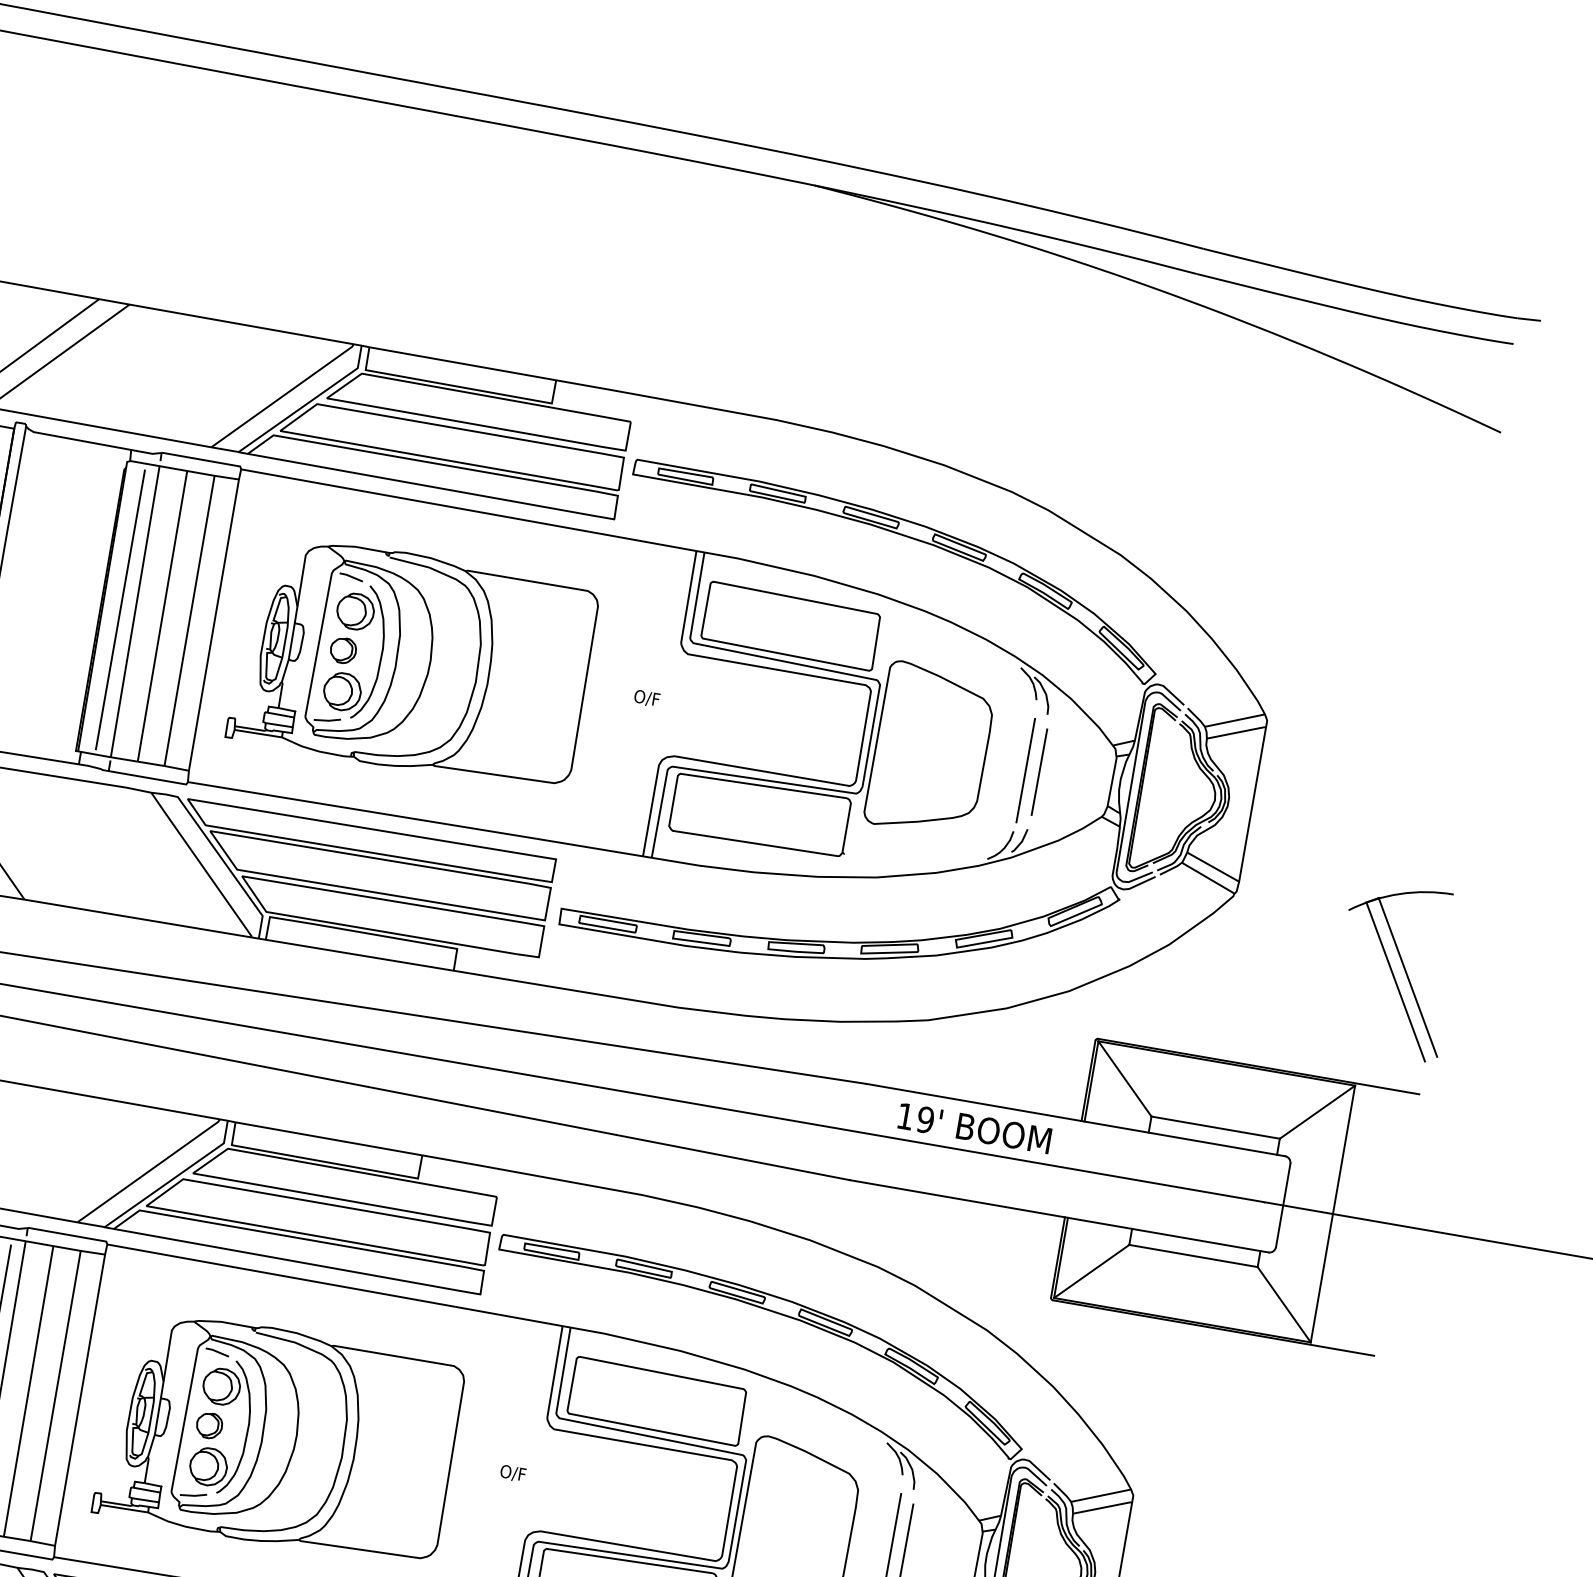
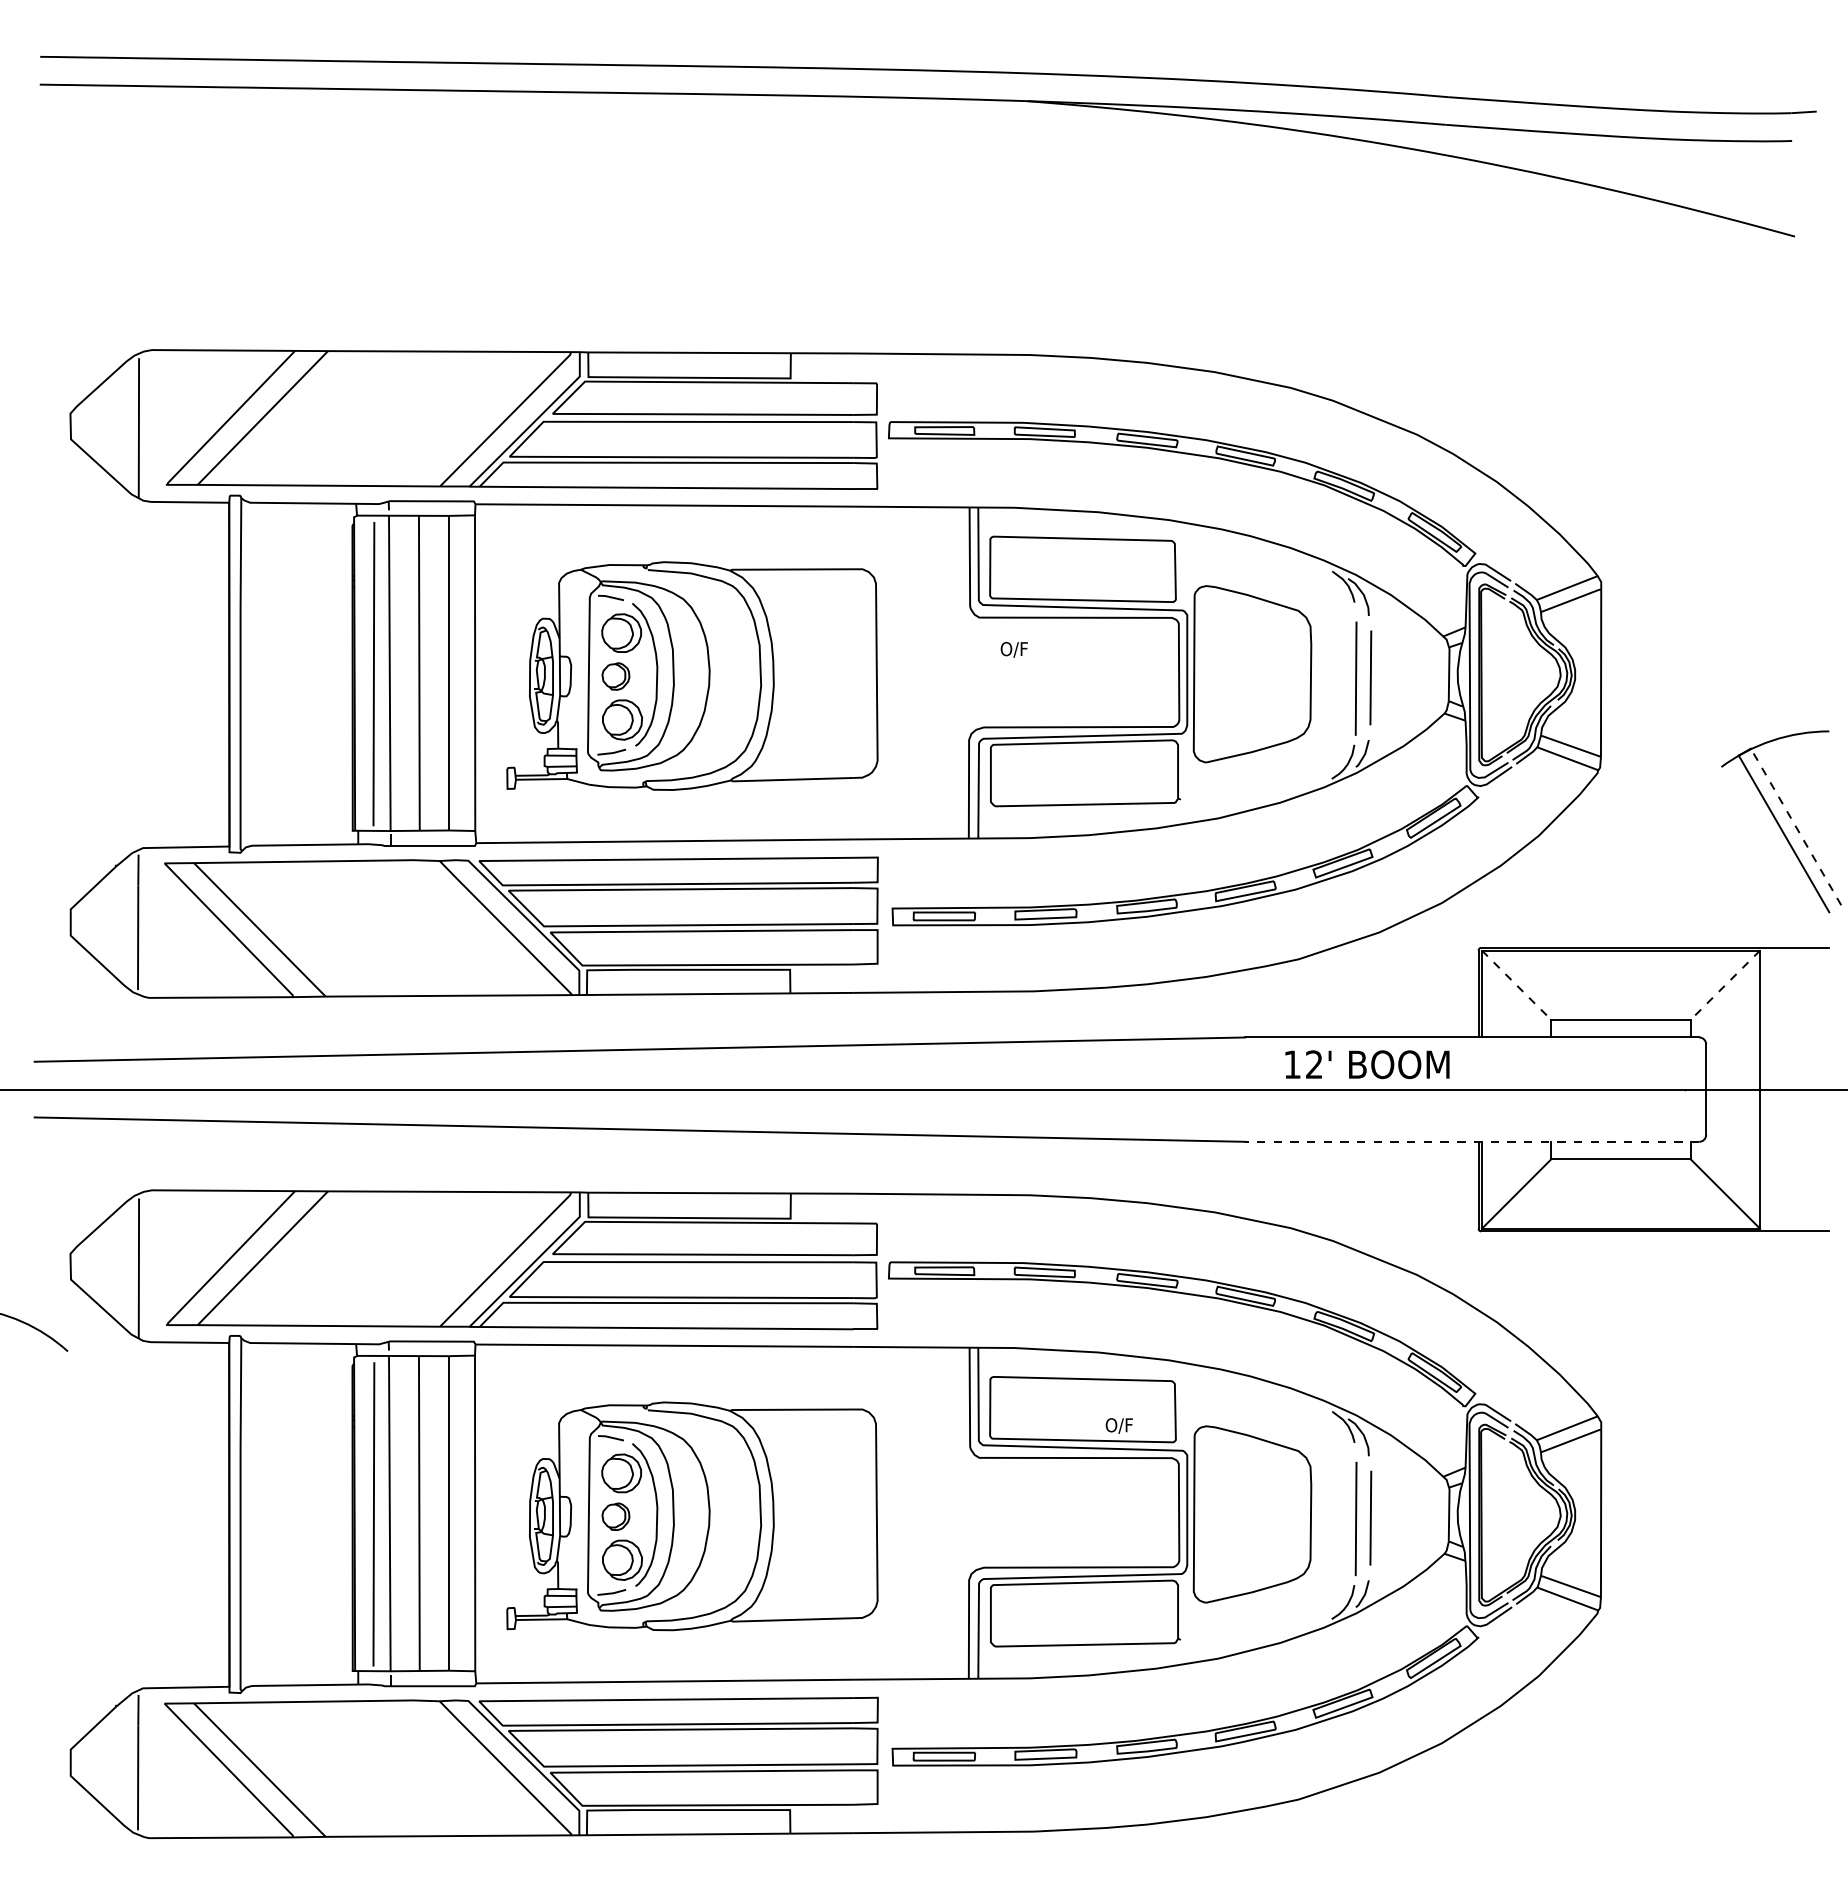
text: (646, 698) -> (1013, 649), moved
line: (1407, 976) -> (1795, 826), solid -> dashed
line: (1124, 1079) -> (1516, 985), solid -> dashed
line: (1317, 1112) -> (1725, 985), solid -> dashed
text: (924, 1119) -> (1313, 1064), 19' -> 12'
line: (1059, 1216) -> (1472, 1141), solid -> dashed
text: (512, 1473) -> (1118, 1425), moved

